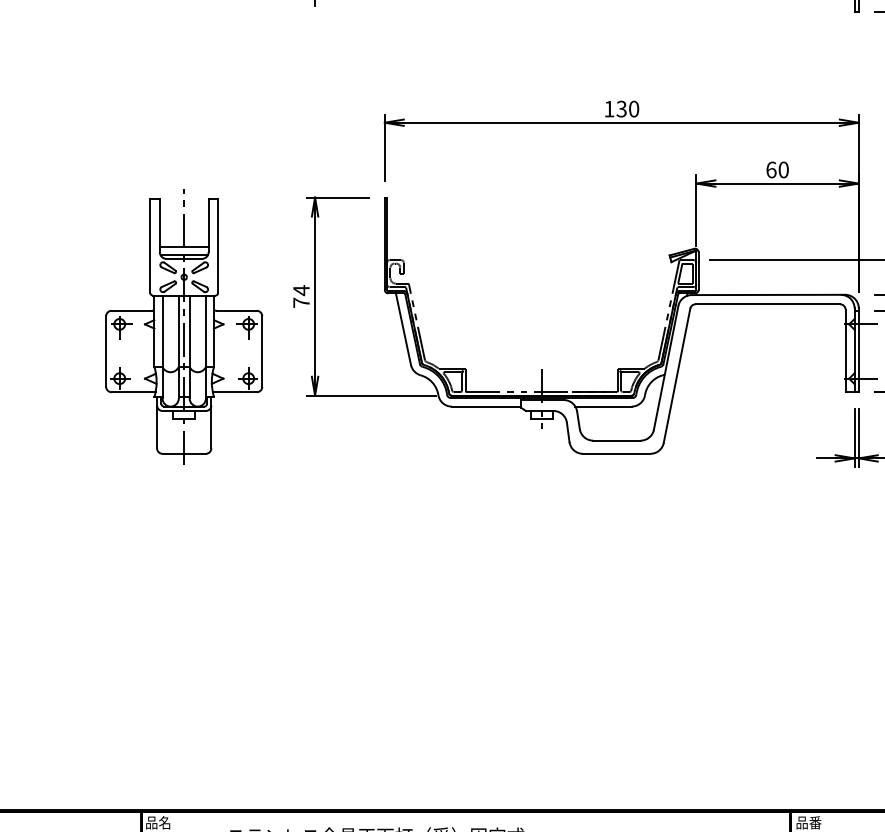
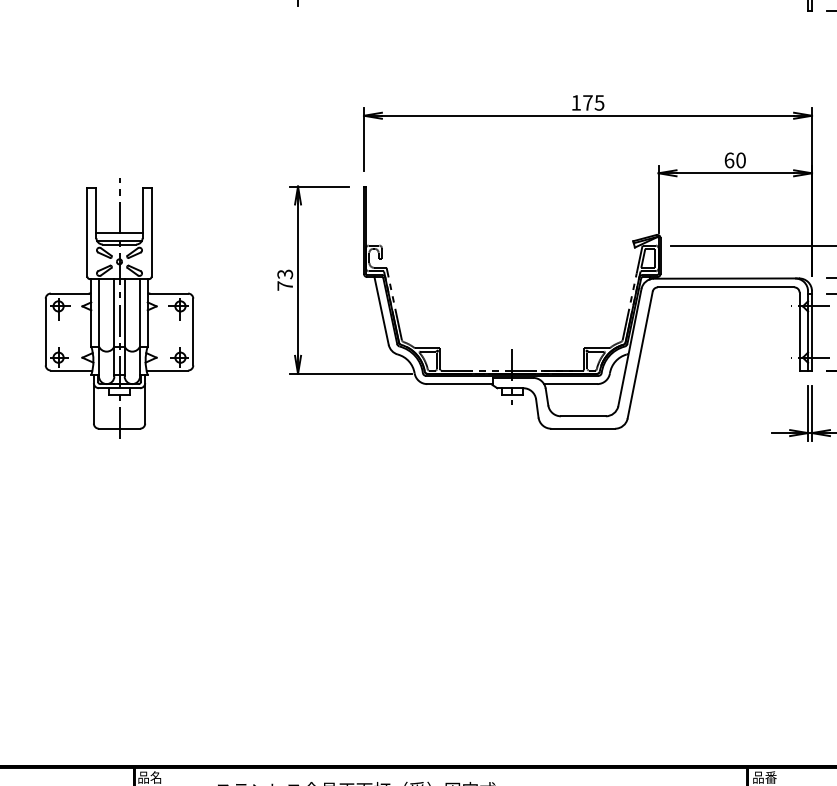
text: (627, 108) -> (593, 102), 130 -> 175
text: (301, 290) -> (285, 274), 74 -> 73
part: (184, 326) -> (119, 308), moved

